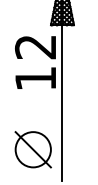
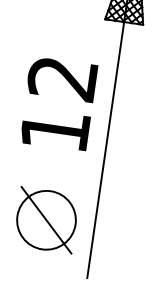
text: (35, 62) -> (58, 103), moved

